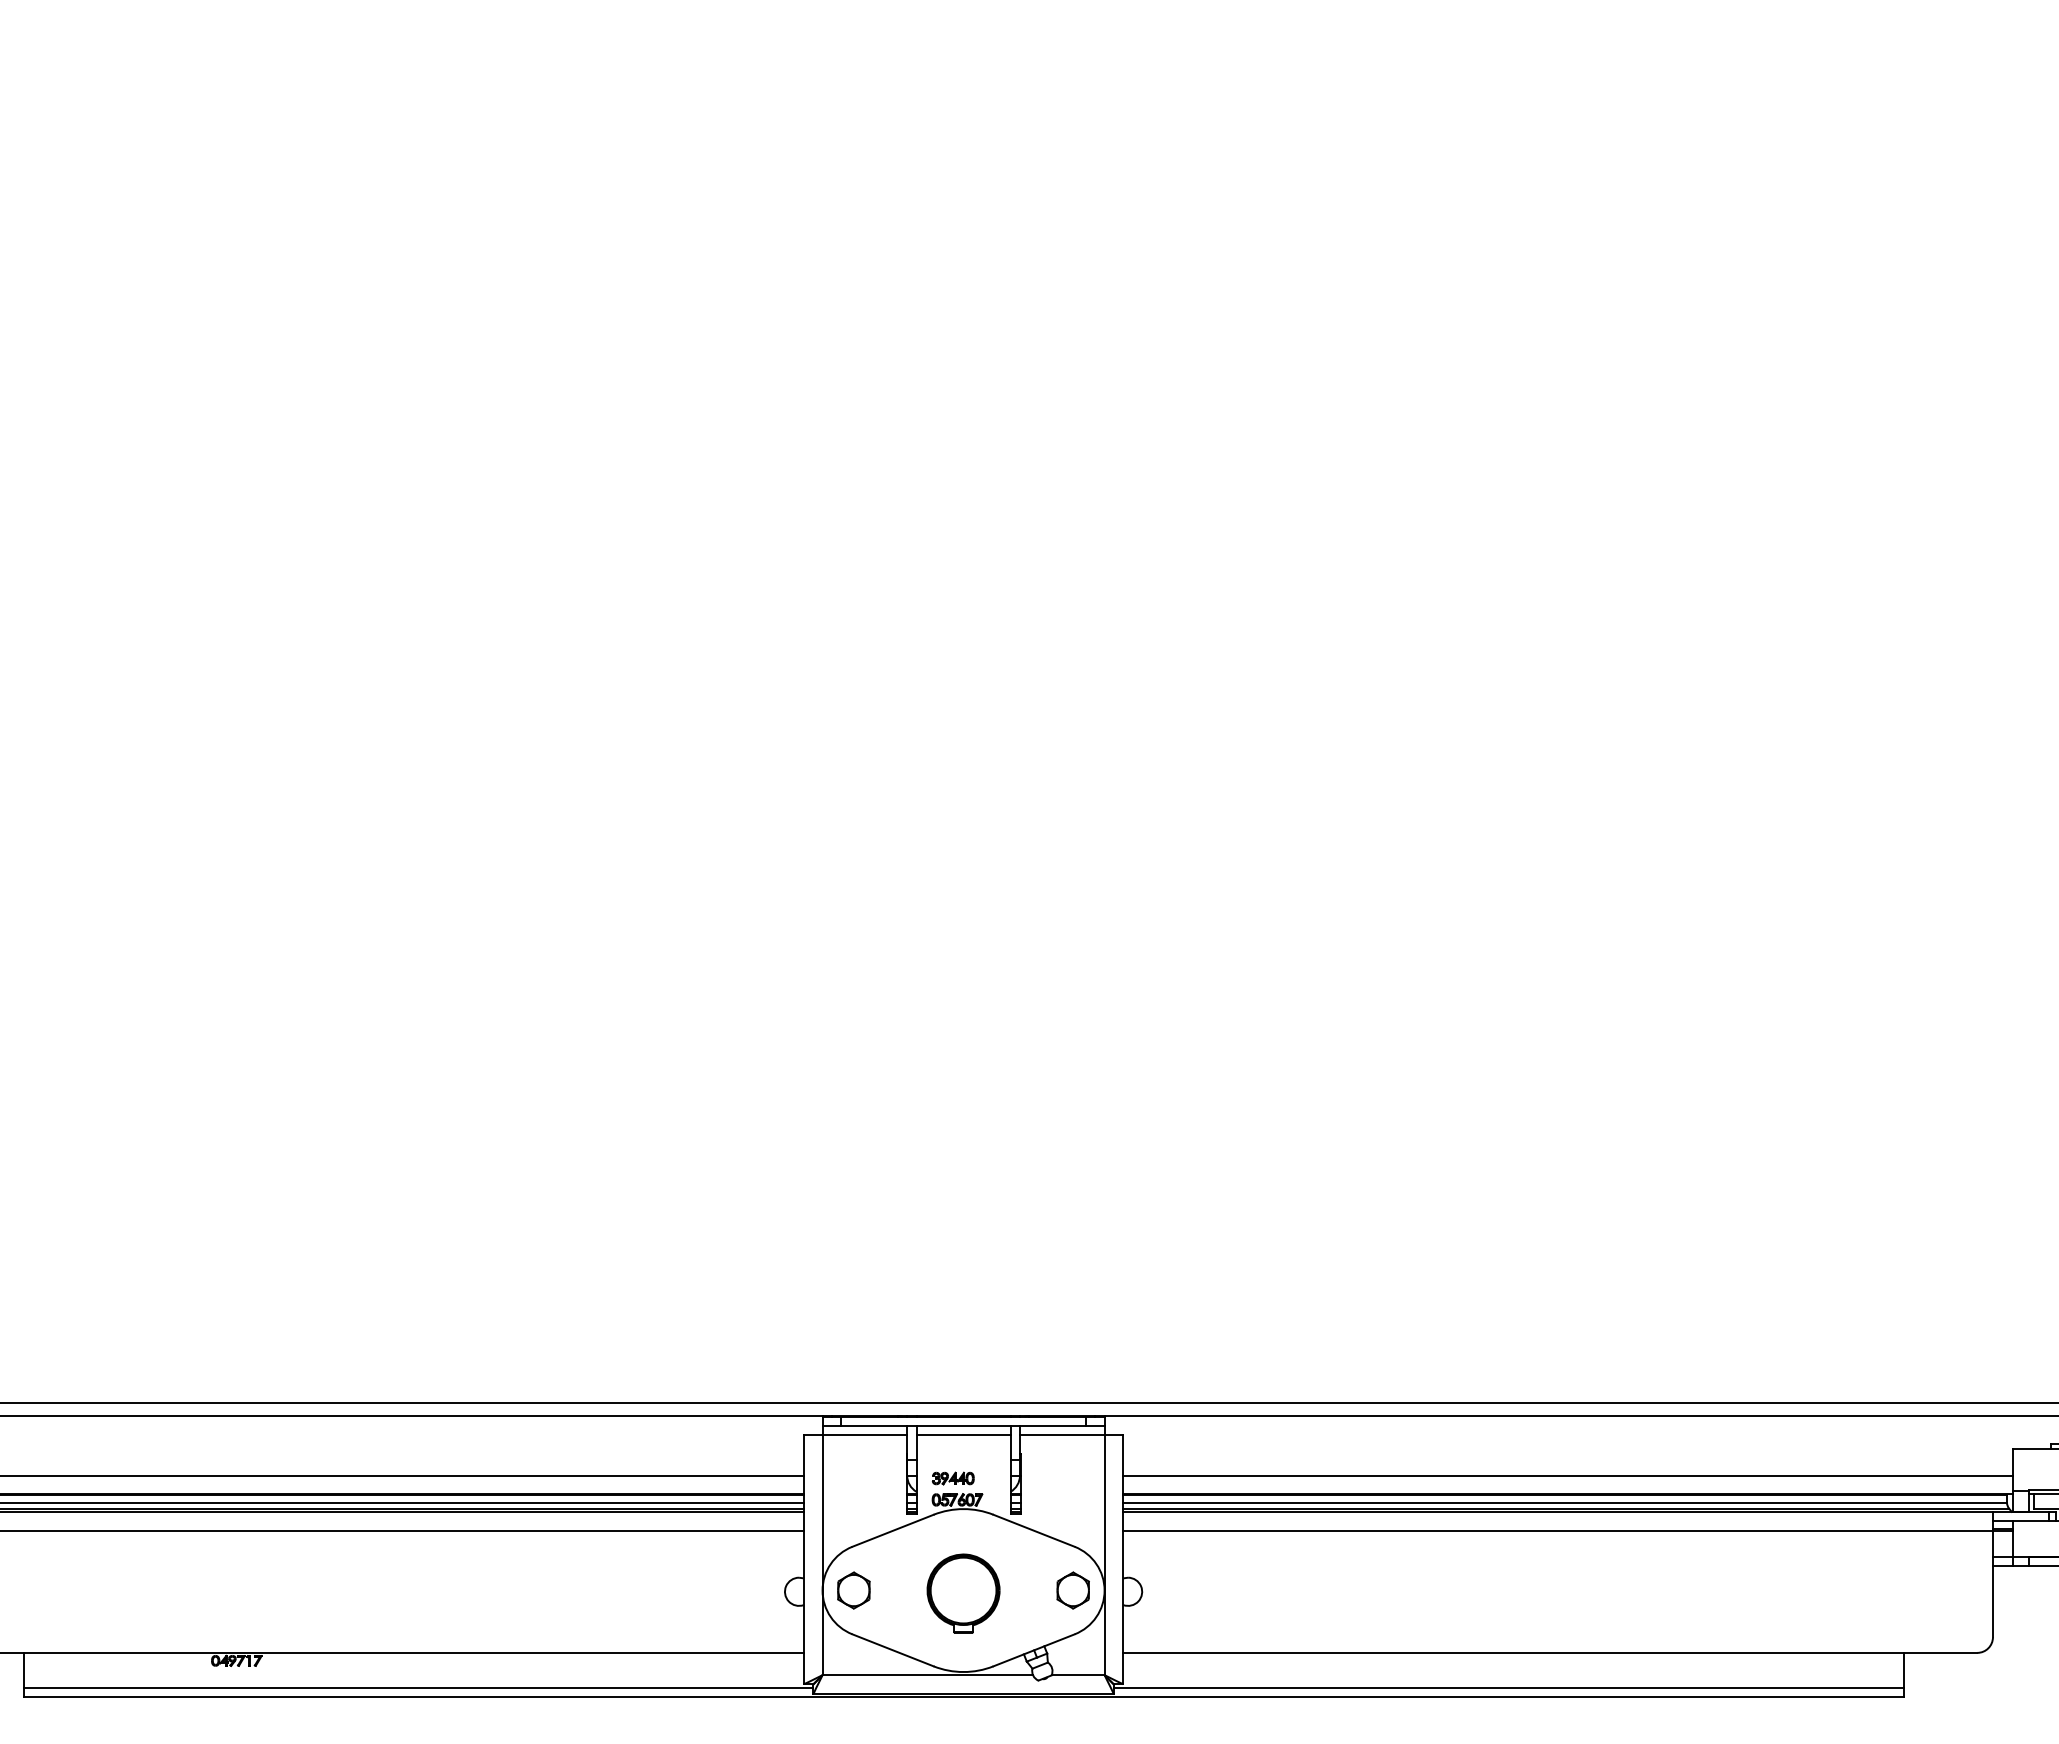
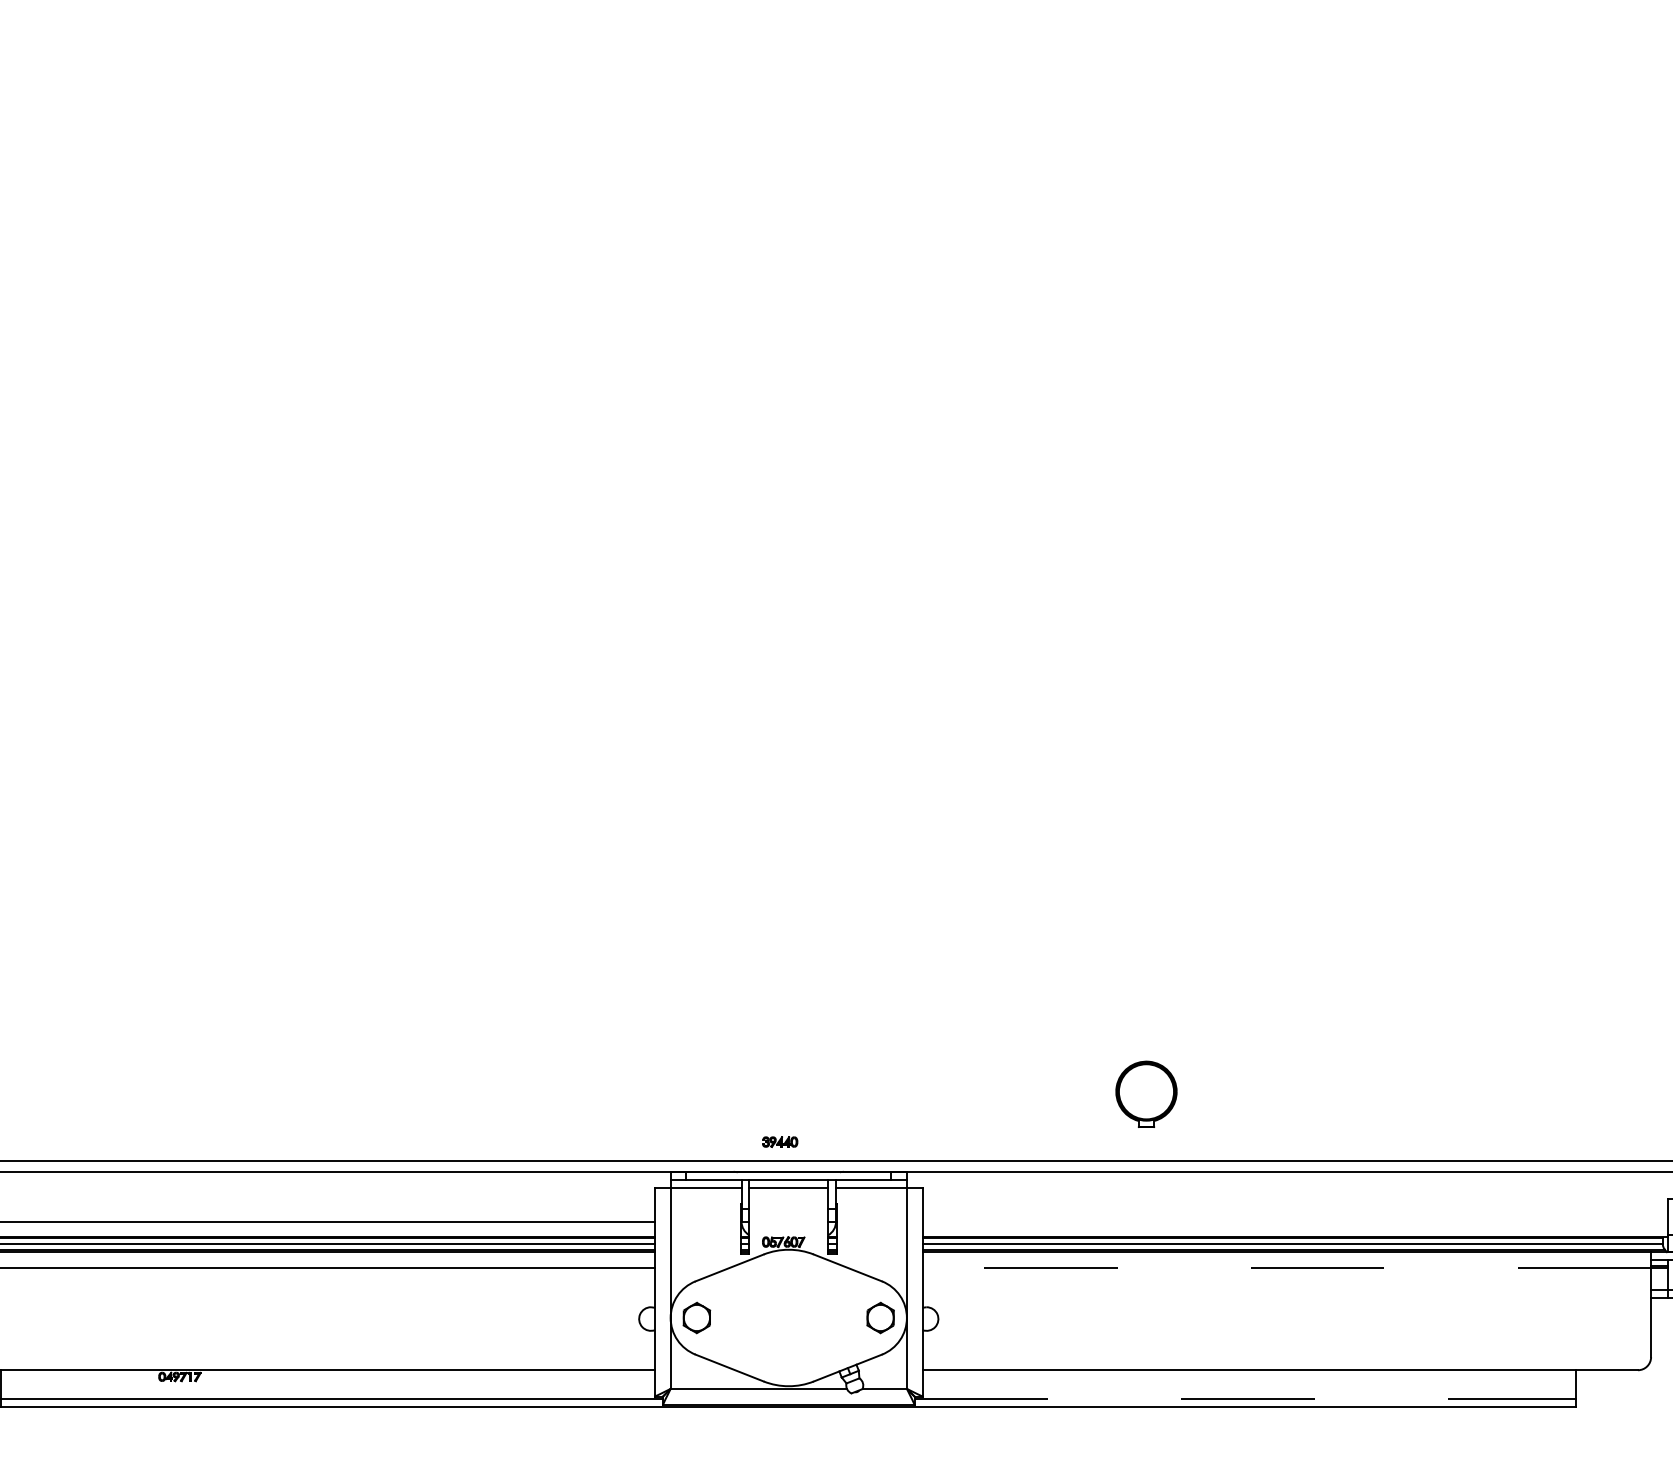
line: (1568, 1475) -> (1295, 1221), removed
part: (952, 1478) -> (779, 1142), moved
line: (1558, 1530) -> (1287, 1267), solid -> dashed
part: (963, 1593) -> (1146, 1094), moved
line: (1508, 1687) -> (1245, 1399), solid -> dashed

